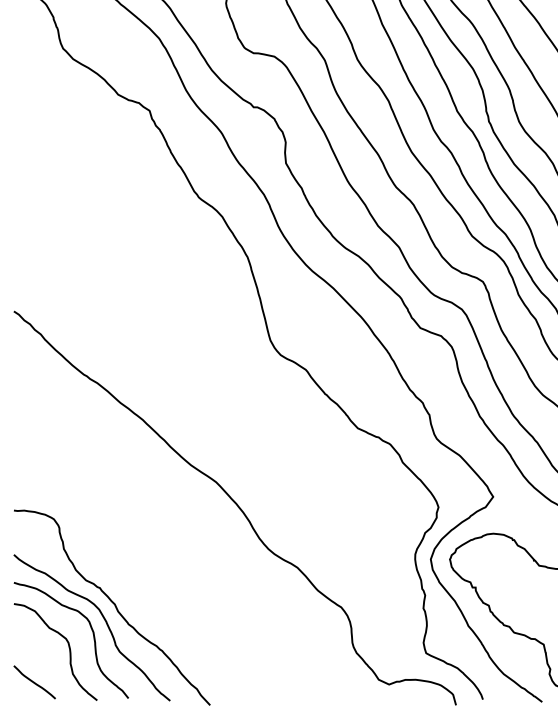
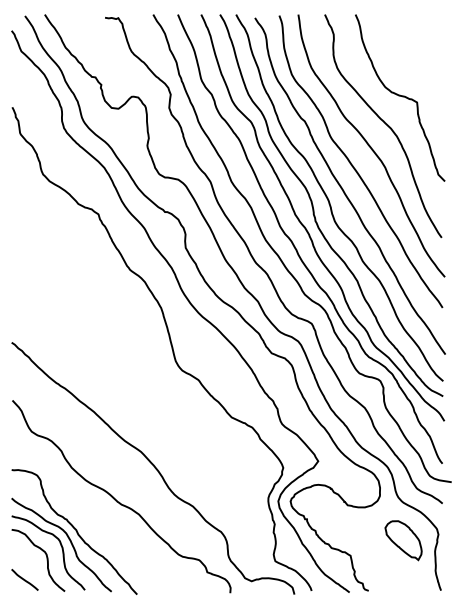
curve: (182, 559) -> (119, 501), added

